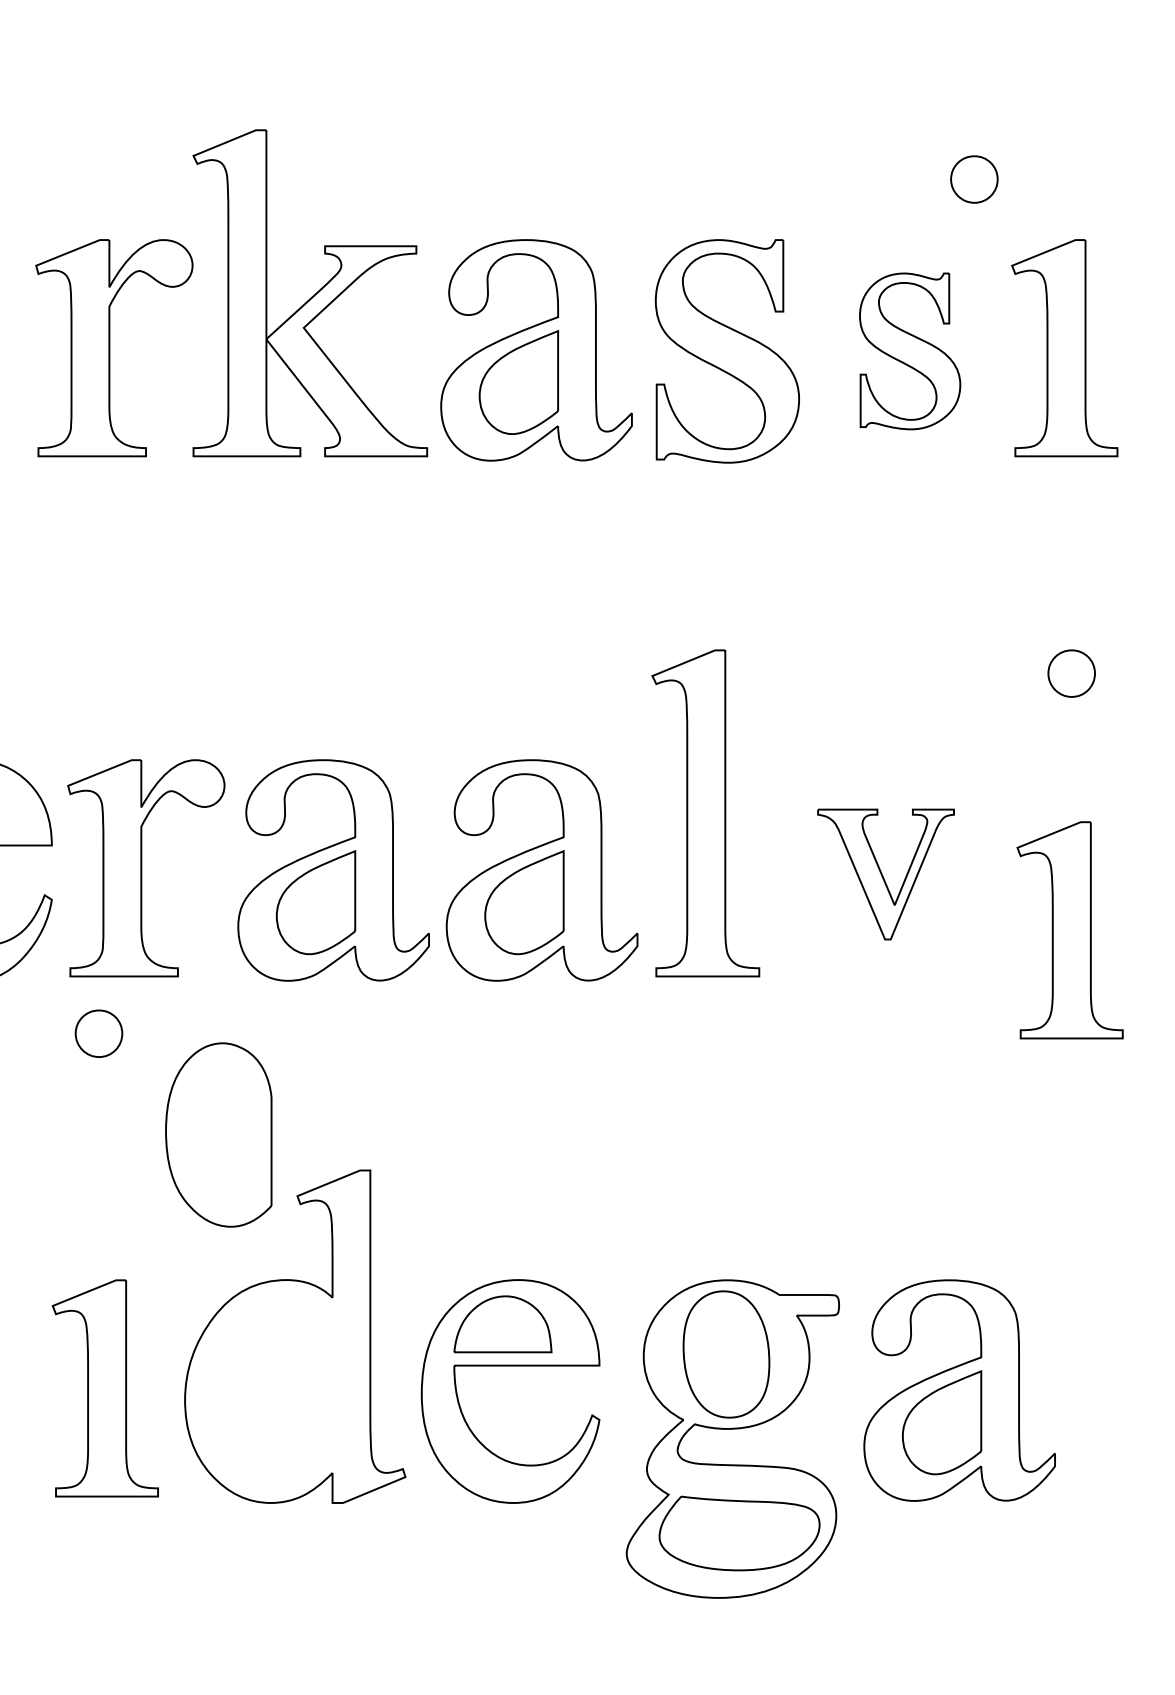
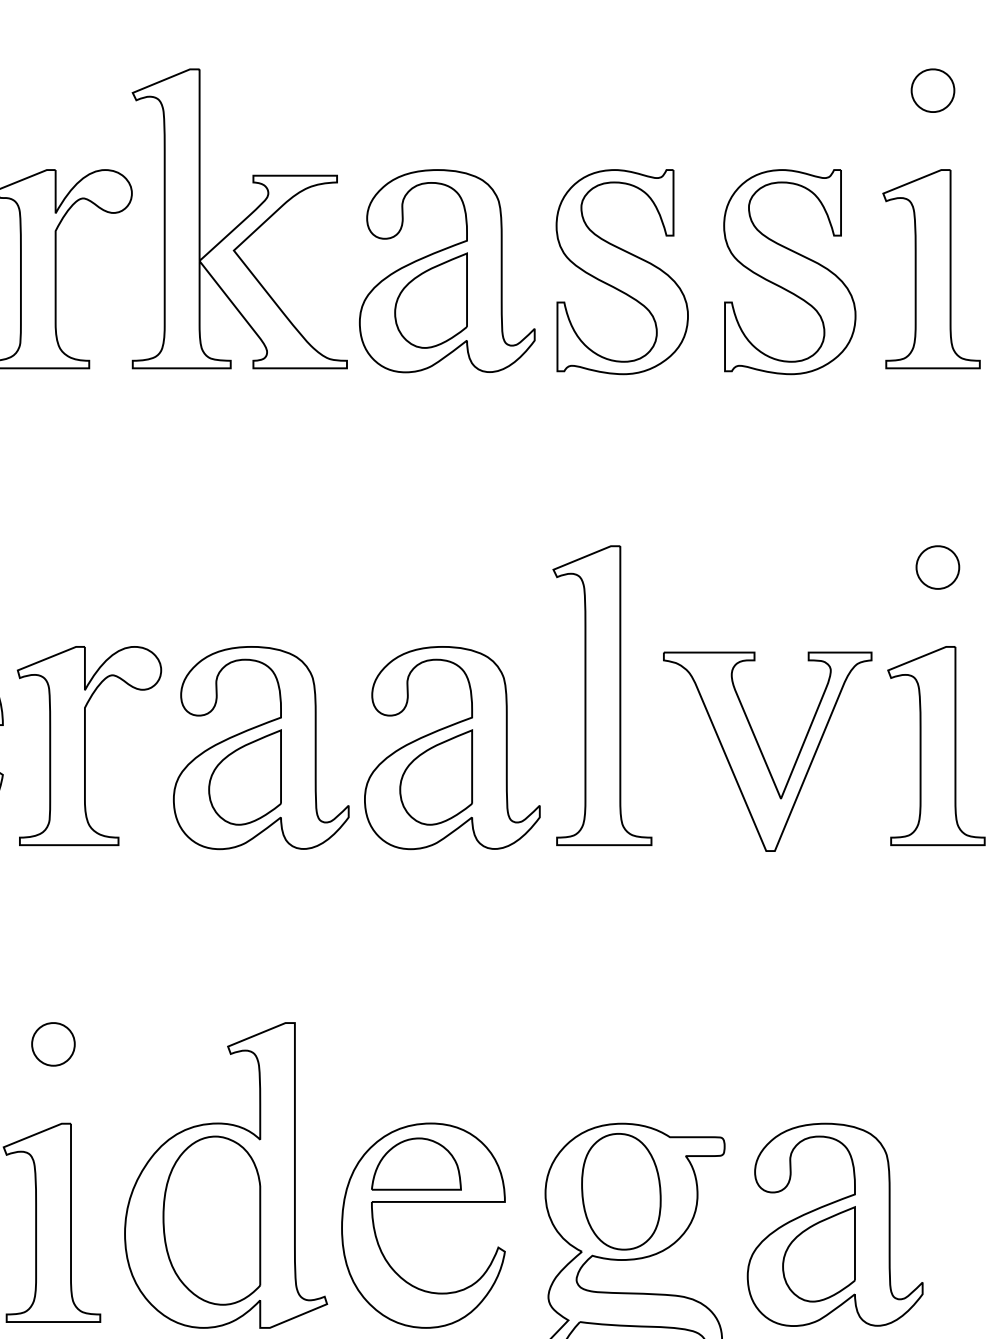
part: (974, 179) -> (933, 90), moved
part: (909, 351) -> (789, 272), size x1.43
part: (885, 874) -> (767, 751), size x1.67
part: (1069, 930) -> (935, 746), moved
part: (98, 1033) -> (52, 1044), moved
part: (218, 1134) -> (211, 1220), moved

